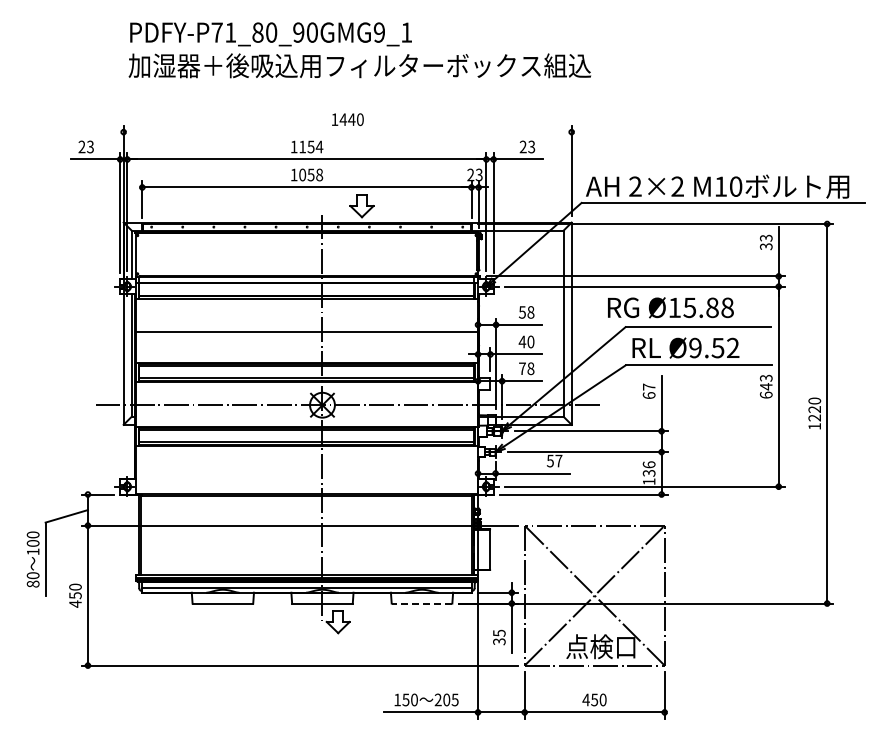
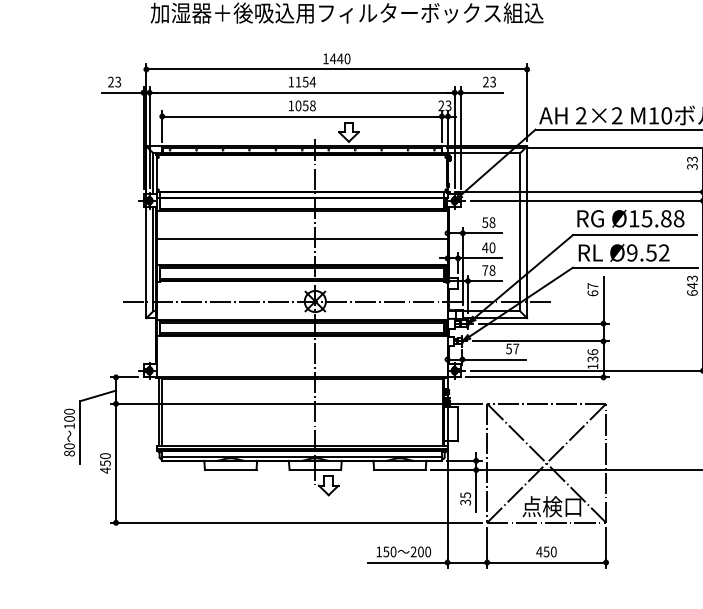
line: (347, 132) -> (336, 69), added
text: (670, 307) -> (630, 218), moved
line: (421, 603) -> (399, 470), dashed -> solid
text: (454, 699) -> (427, 551), 205 -> 200

